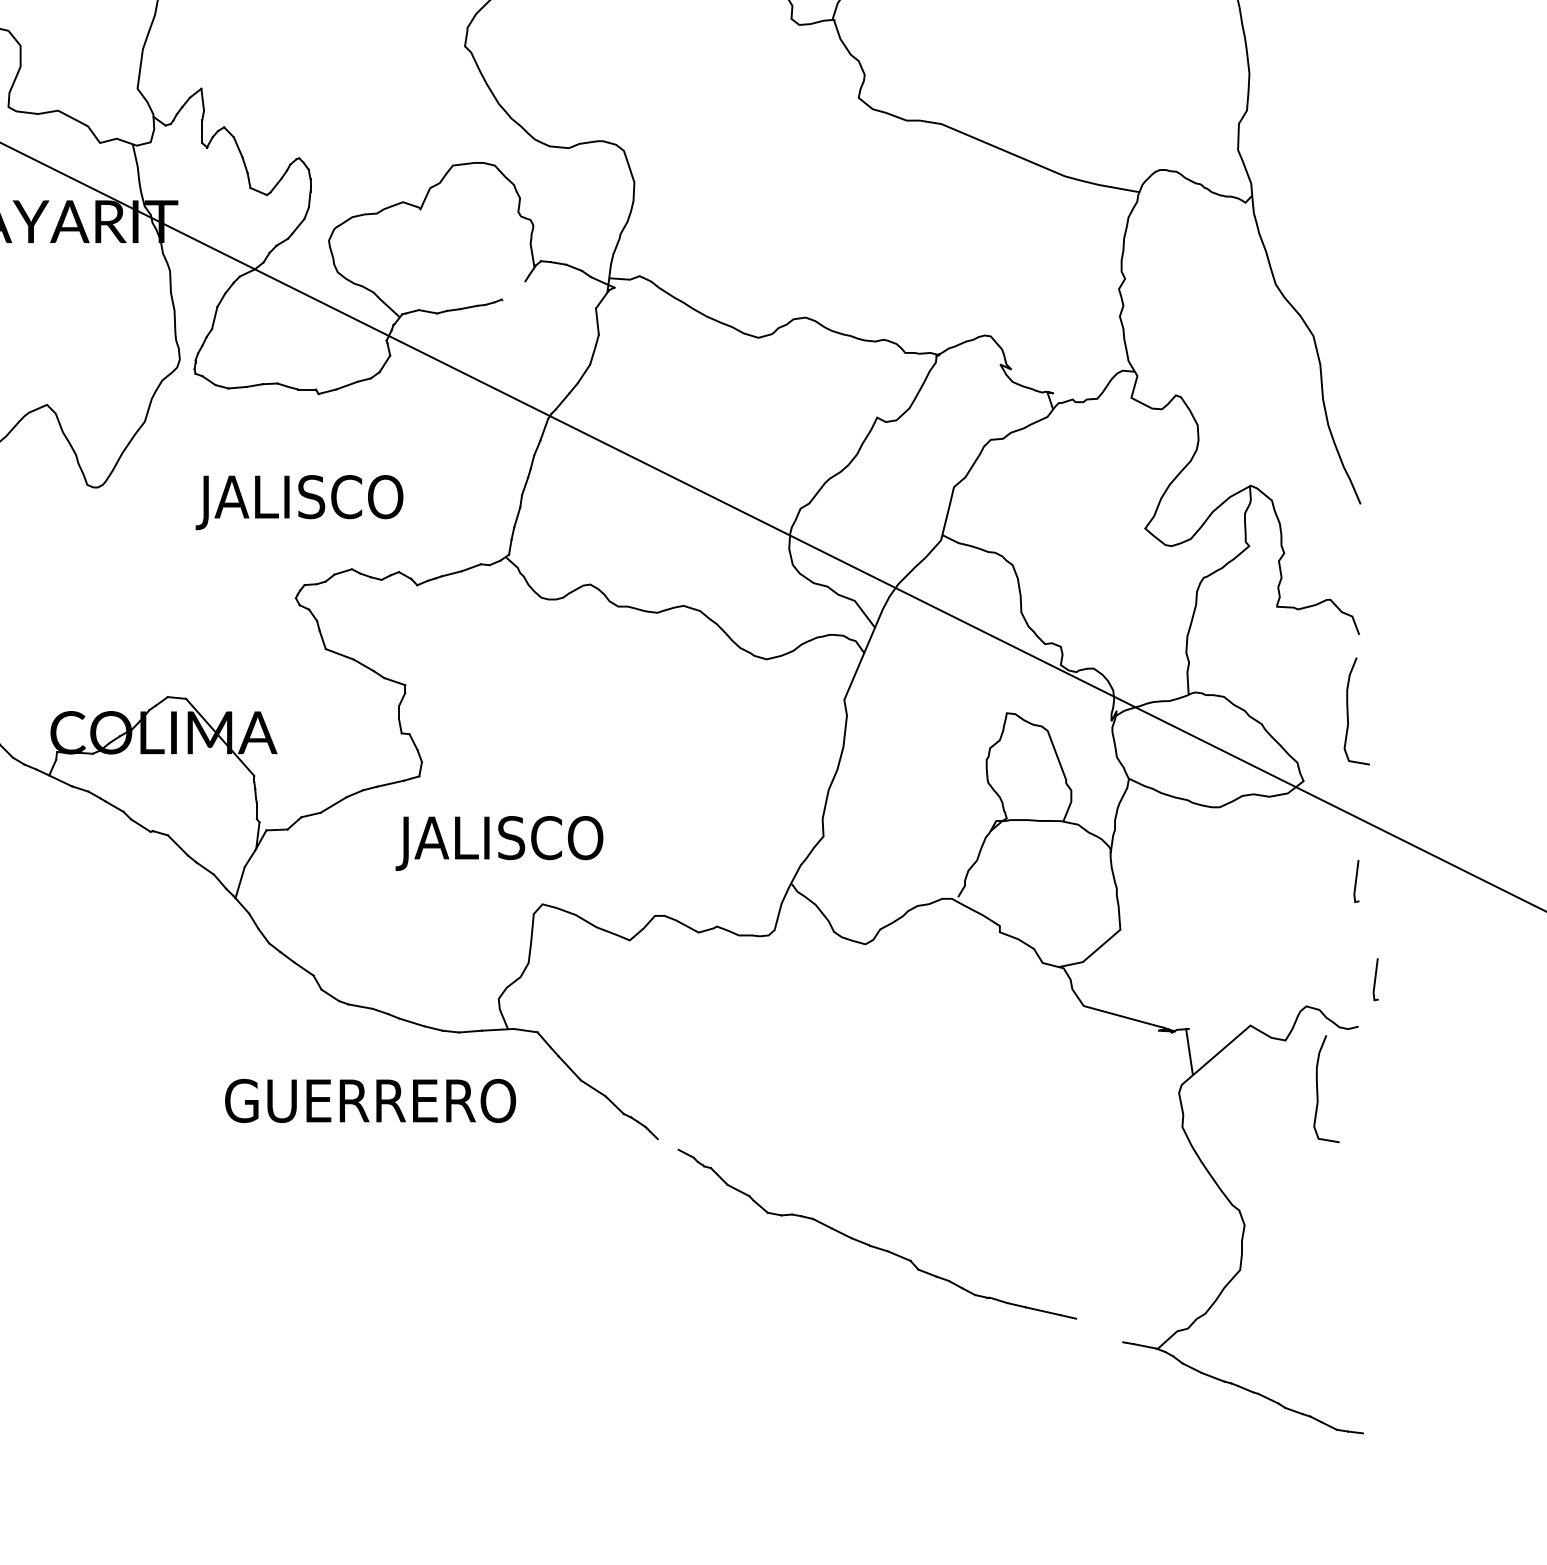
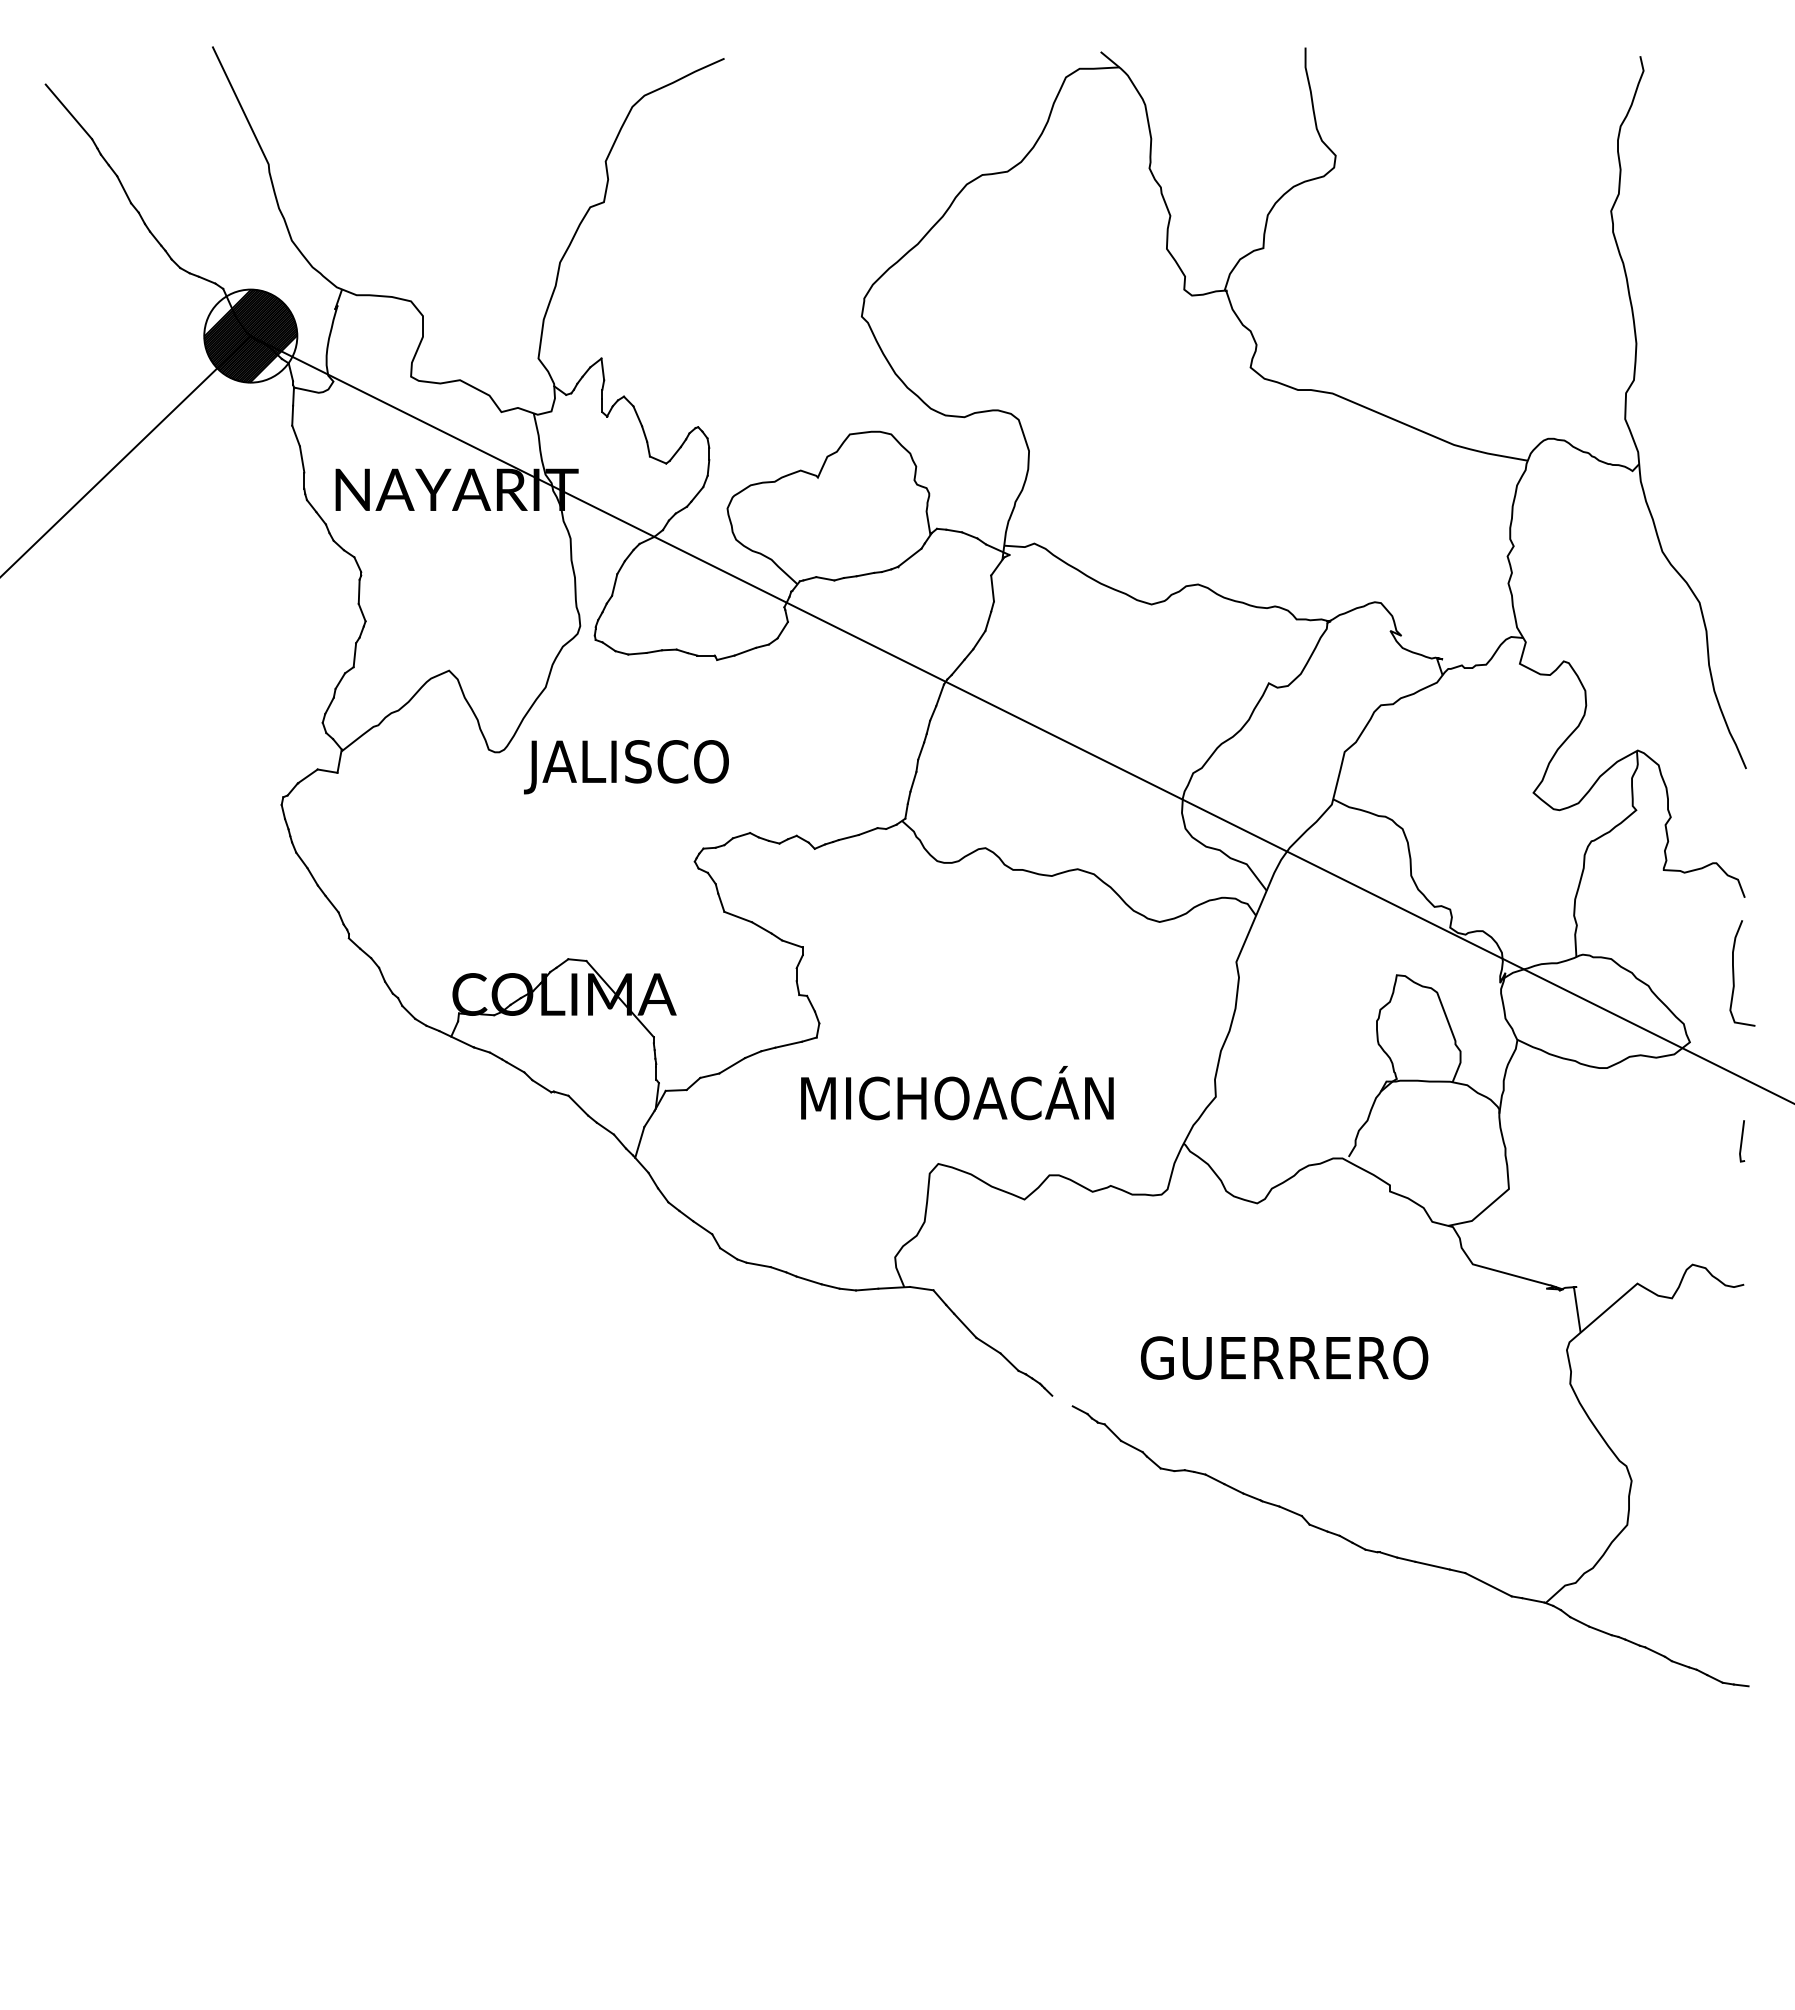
line: (513, 290) -> (909, 557), added
text: (299, 502) -> (626, 767), moved
text: (557, 838) -> (953, 1098), JALISCO -> MICHOACÁN
line: (1376, 979) -> (1761, 1238), removed
curve: (1318, 1089) -> (1704, 1346), removed
text: (370, 1100) -> (1284, 1357), moved
line: (1099, 1330) -> (1488, 1584), added

